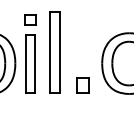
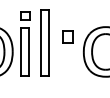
part: (82, 85) -> (67, 36), moved

